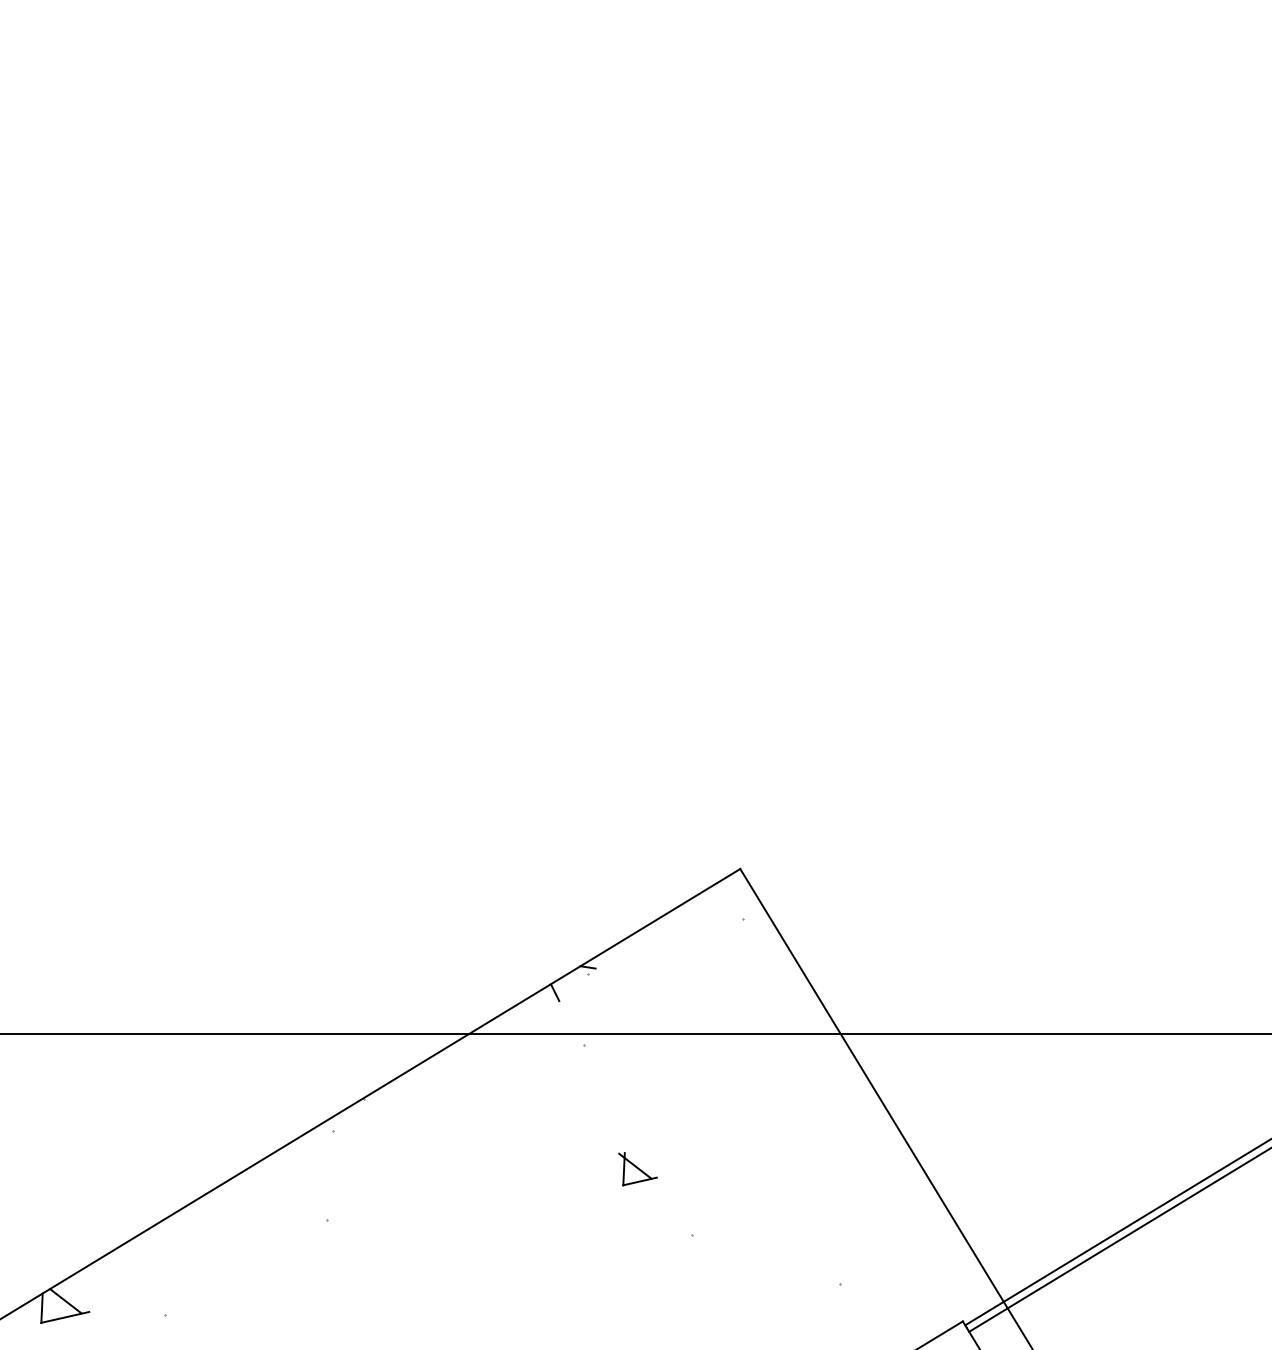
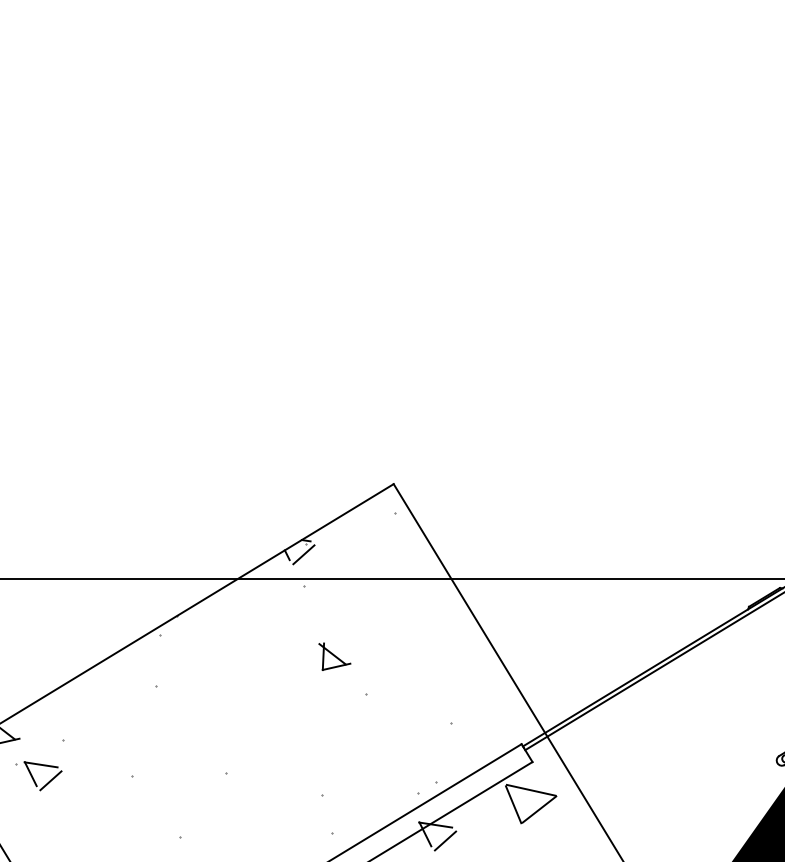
line: (583, 991) -> (303, 554), added
part: (637, 1168) -> (334, 656), size x1.43

